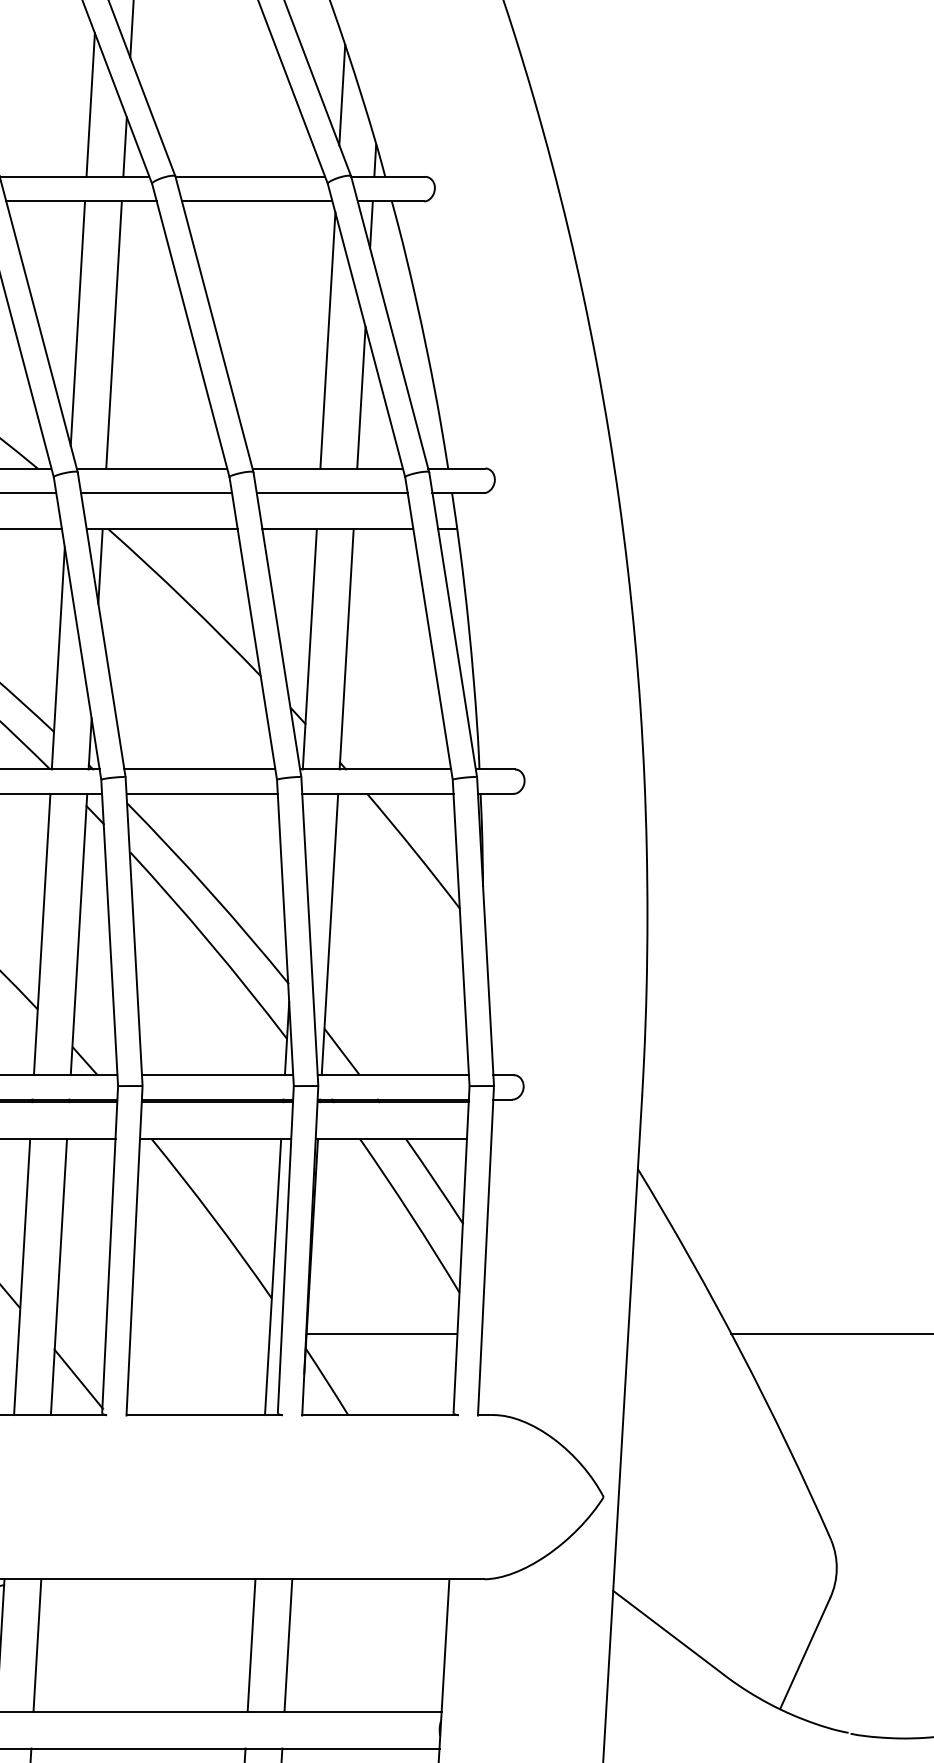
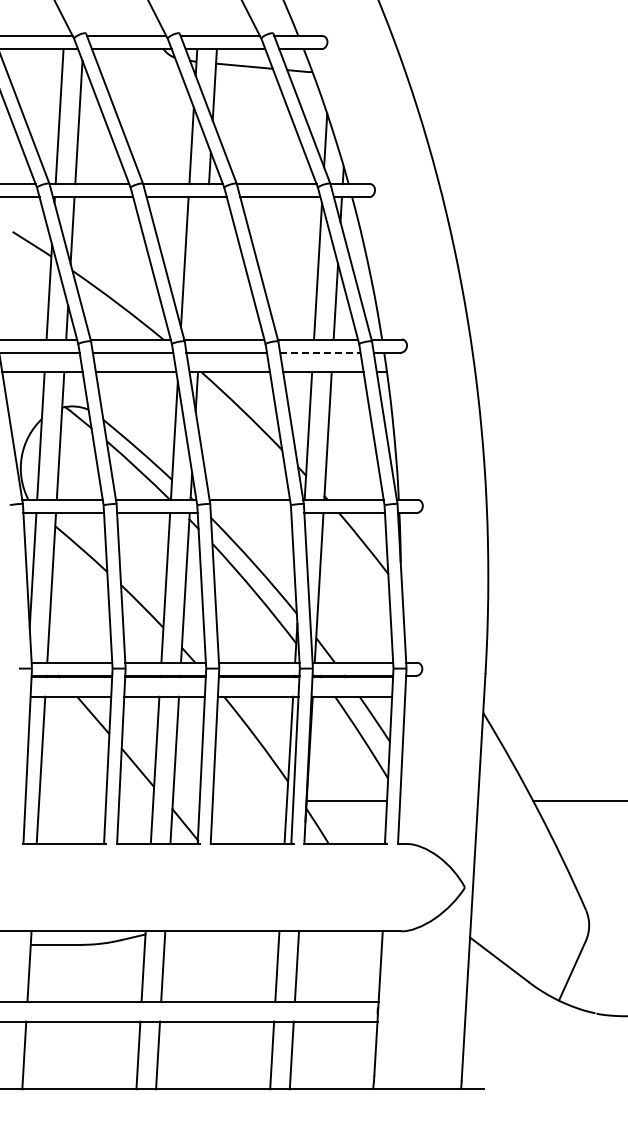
line: (112, 335) -> (203, 268), removed
line: (332, 492) -> (320, 352), solid -> dashed
line: (201, 793) -> (250, 512), removed

